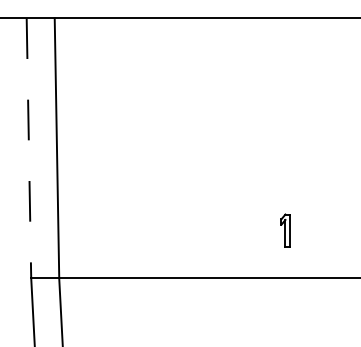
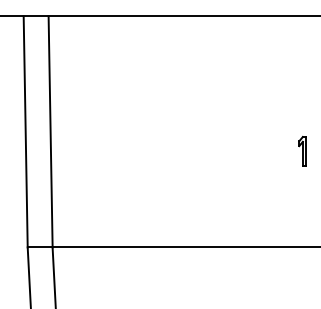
line: (28, 148) -> (25, 132), dashed -> solid
part: (285, 230) -> (302, 151), moved

